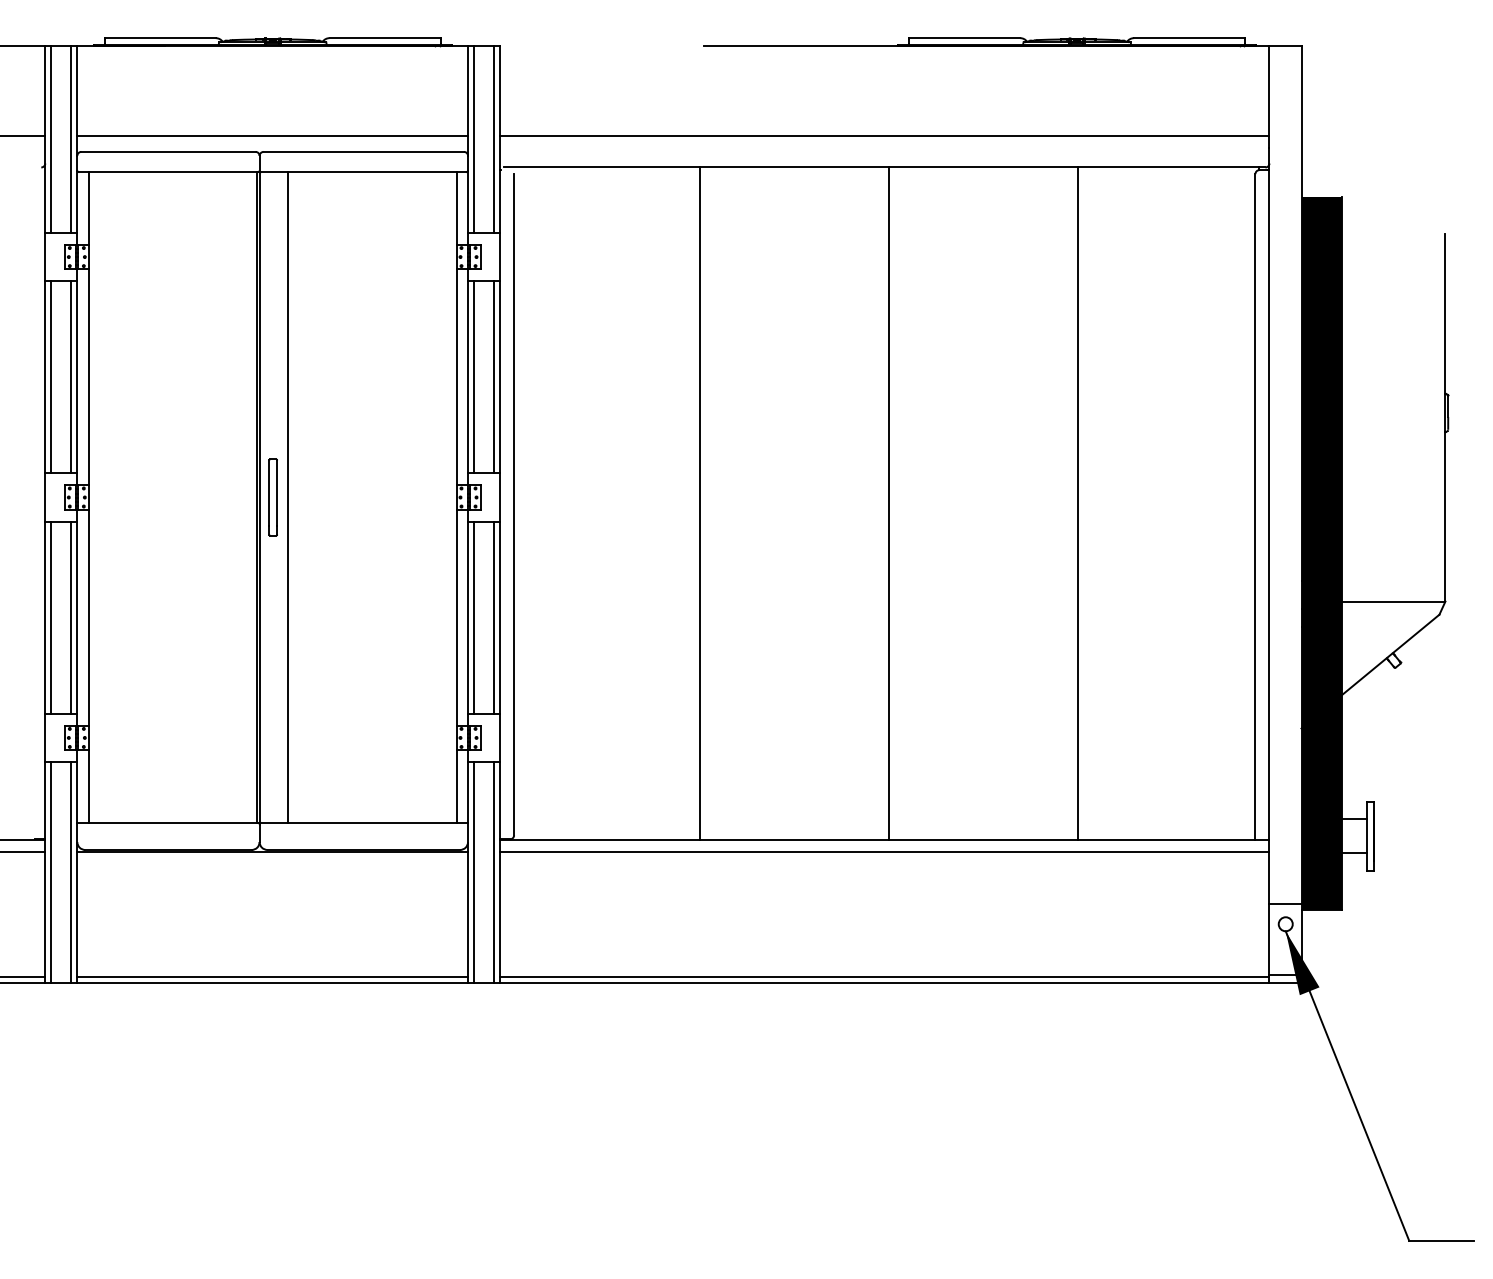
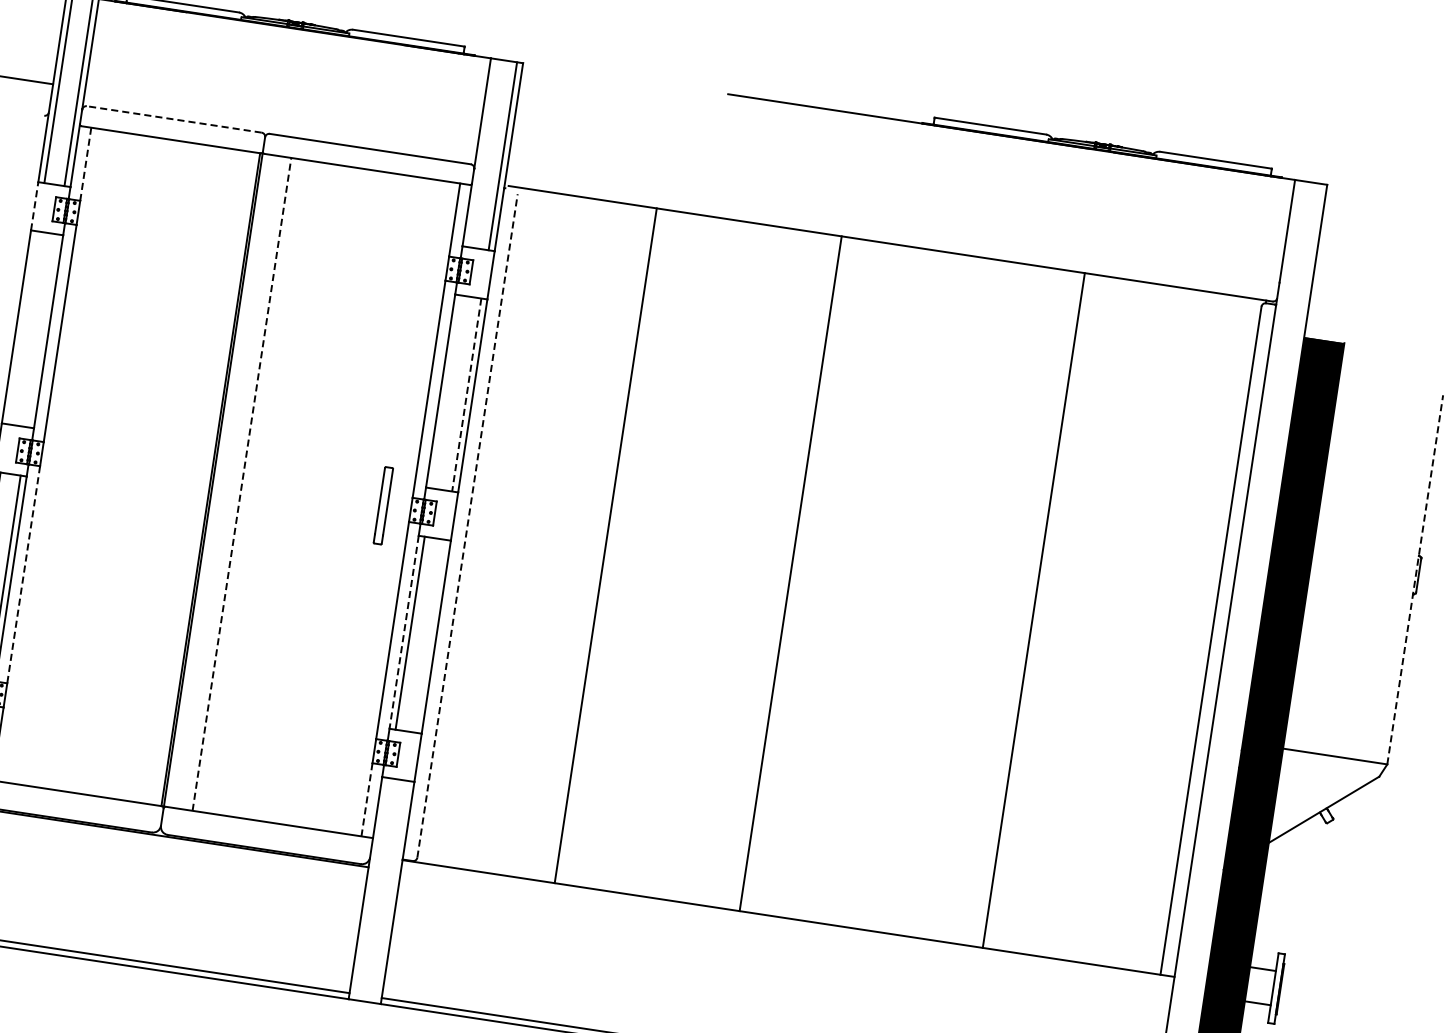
line: (884, 135) -> (895, 211), removed
line: (272, 136) -> (280, 119), removed
line: (474, 139) -> (483, 153), removed
line: (167, 151) -> (173, 118), solid -> dashed
line: (88, 209) -> (85, 165), solid -> dashed
line: (45, 256) -> (35, 205), solid -> dashed
line: (51, 377) -> (22, 328), removed
line: (71, 377) -> (42, 331), removed
line: (474, 377) -> (447, 392), removed
line: (494, 377) -> (467, 395), solid -> dashed
line: (1445, 417) -> (1415, 579), solid -> dashed
part: (272, 497) -> (382, 505), moved
line: (288, 497) -> (242, 484), solid -> dashed
line: (699, 503) -> (605, 545), moved
line: (889, 503) -> (791, 573), moved
line: (514, 504) -> (467, 525), solid -> dashed
line: (494, 617) -> (430, 636), removed
line: (88, 618) -> (23, 575), solid -> dashed
line: (468, 618) -> (404, 633), solid -> dashed
line: (456, 786) -> (366, 799), solid -> dashed
line: (884, 851) -> (786, 930), removed
line: (474, 872) -> (371, 888), removed
line: (494, 872) -> (392, 891), removed

